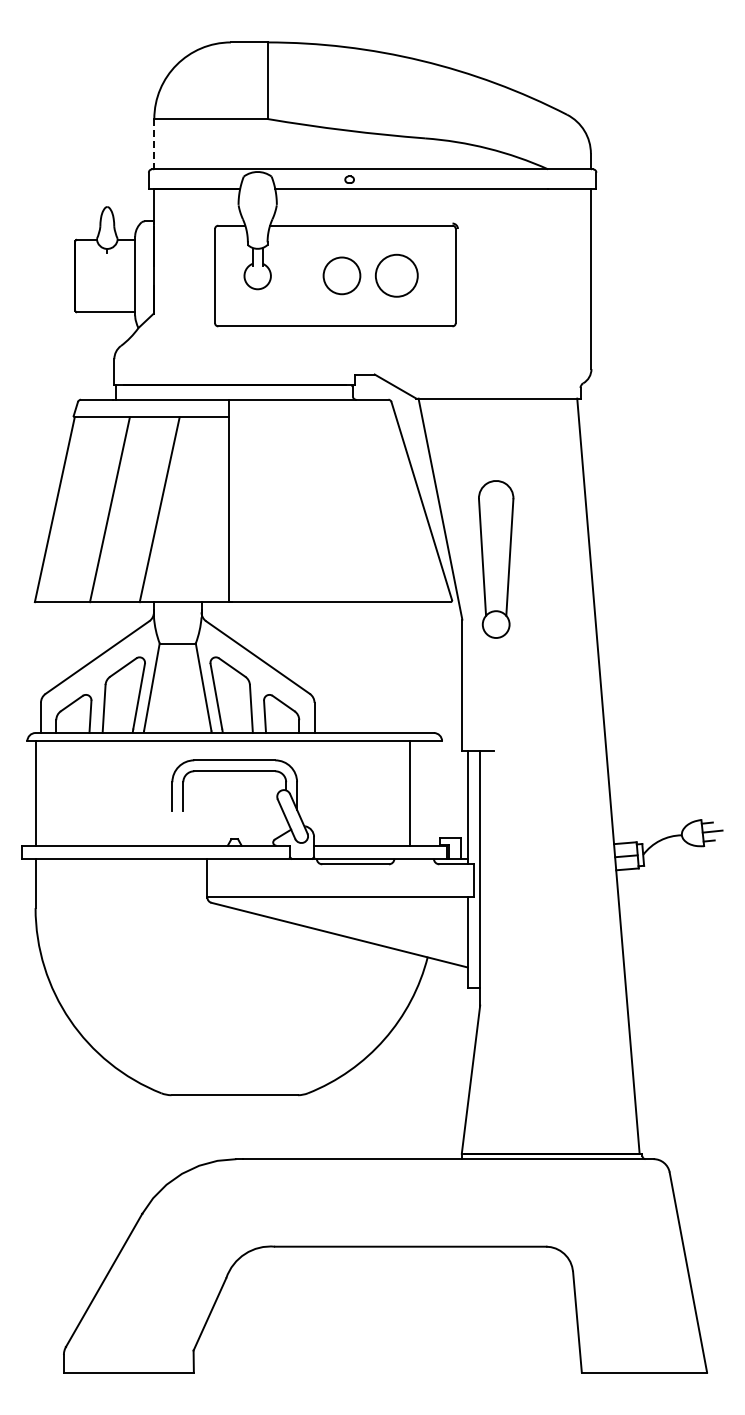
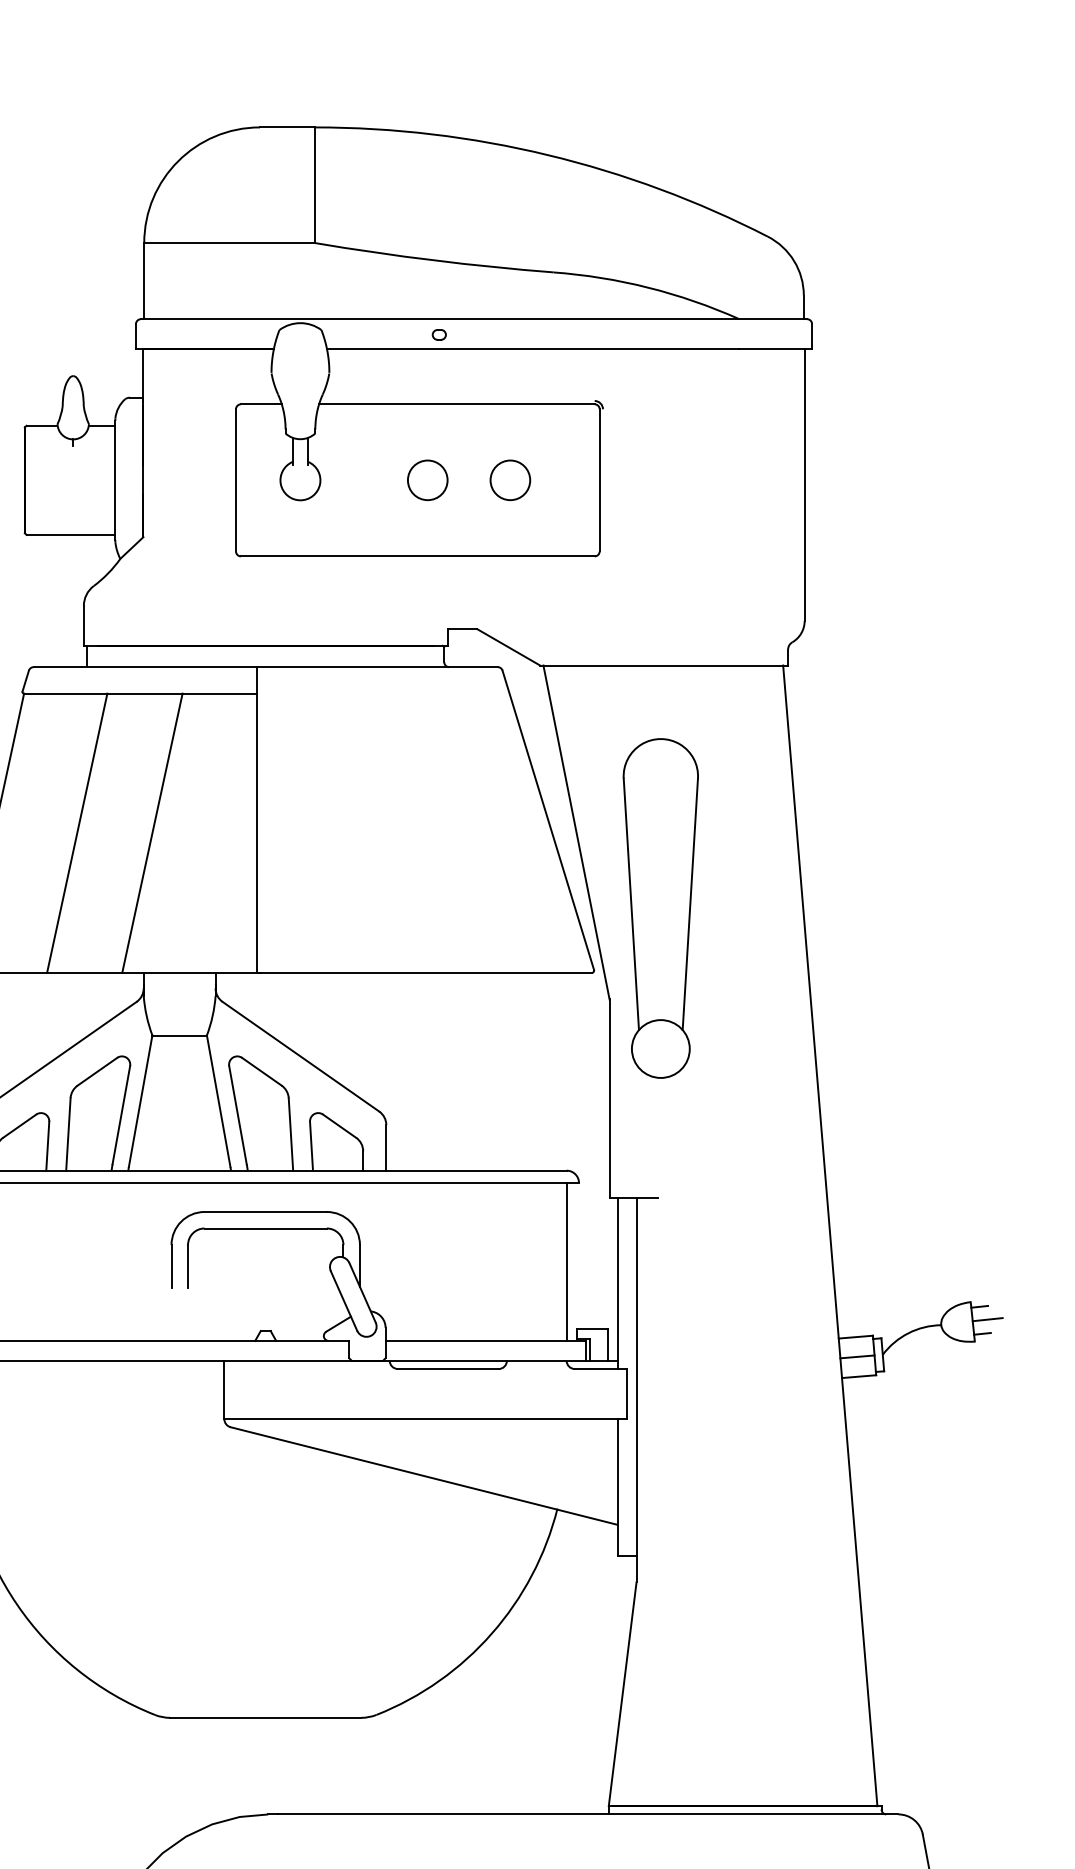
line: (154, 143) -> (144, 280), dashed -> solid
circle: (341, 276) -> (427, 481), size x0.71
circle: (396, 276) -> (510, 481), size x0.62
part: (495, 559) -> (659, 908), size x1.43
line: (409, 793) -> (566, 1262), moved

